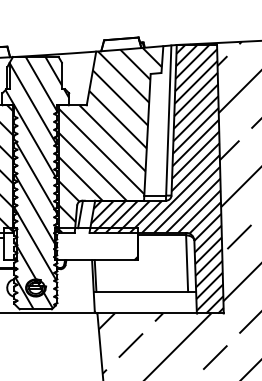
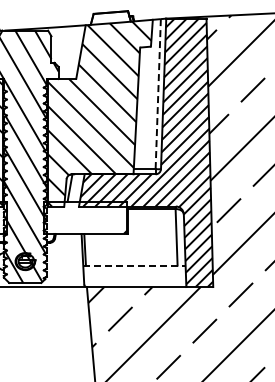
line: (169, 120) -> (158, 94), solid -> dashed
line: (145, 291) -> (134, 265), solid -> dashed

